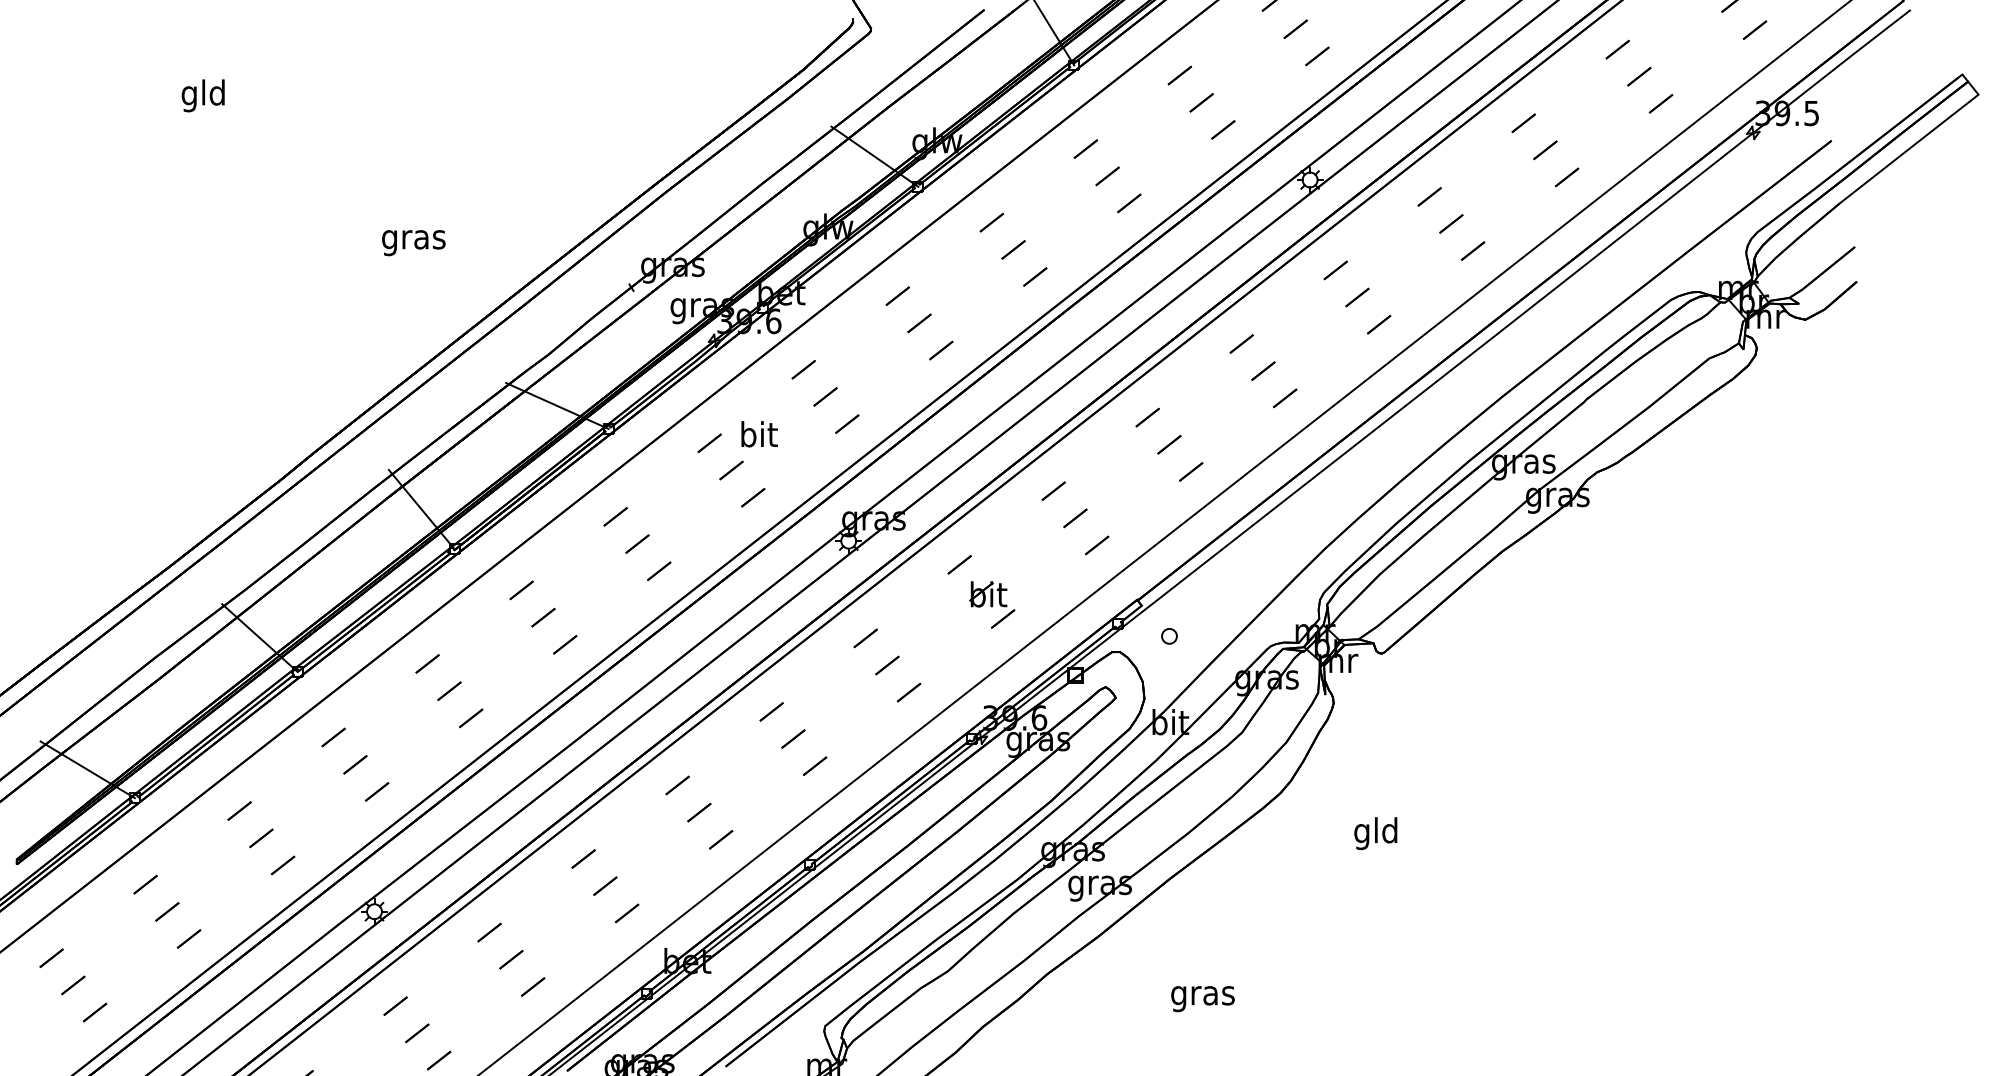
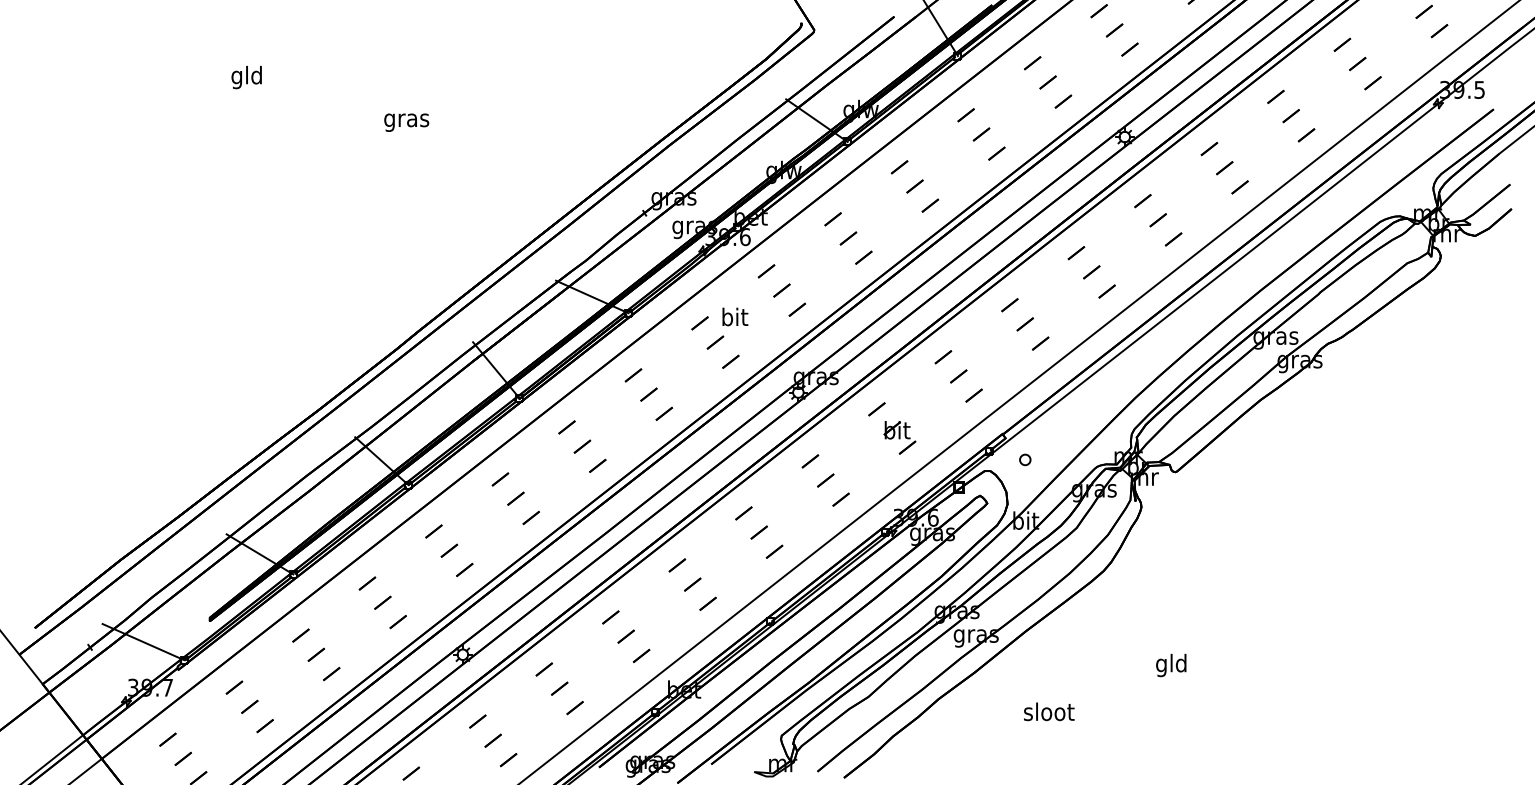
text: (202, 95) -> (246, 77), moved
text: (413, 242) -> (406, 122), moved
text: (1376, 833) -> (1171, 665), moved
text: (1203, 994) -> (1049, 713), gras -> sloot

